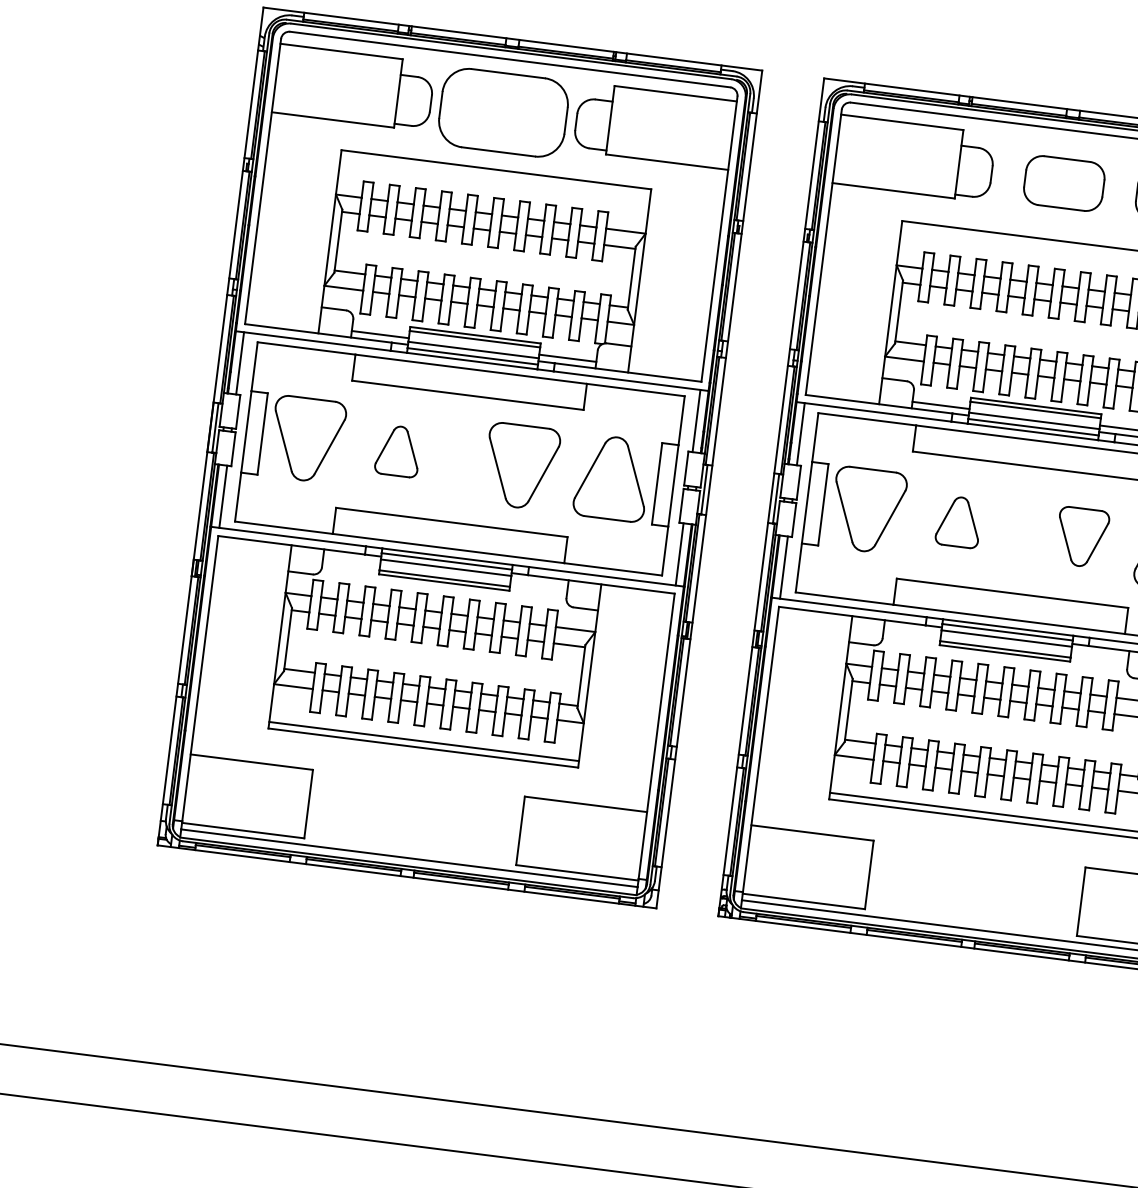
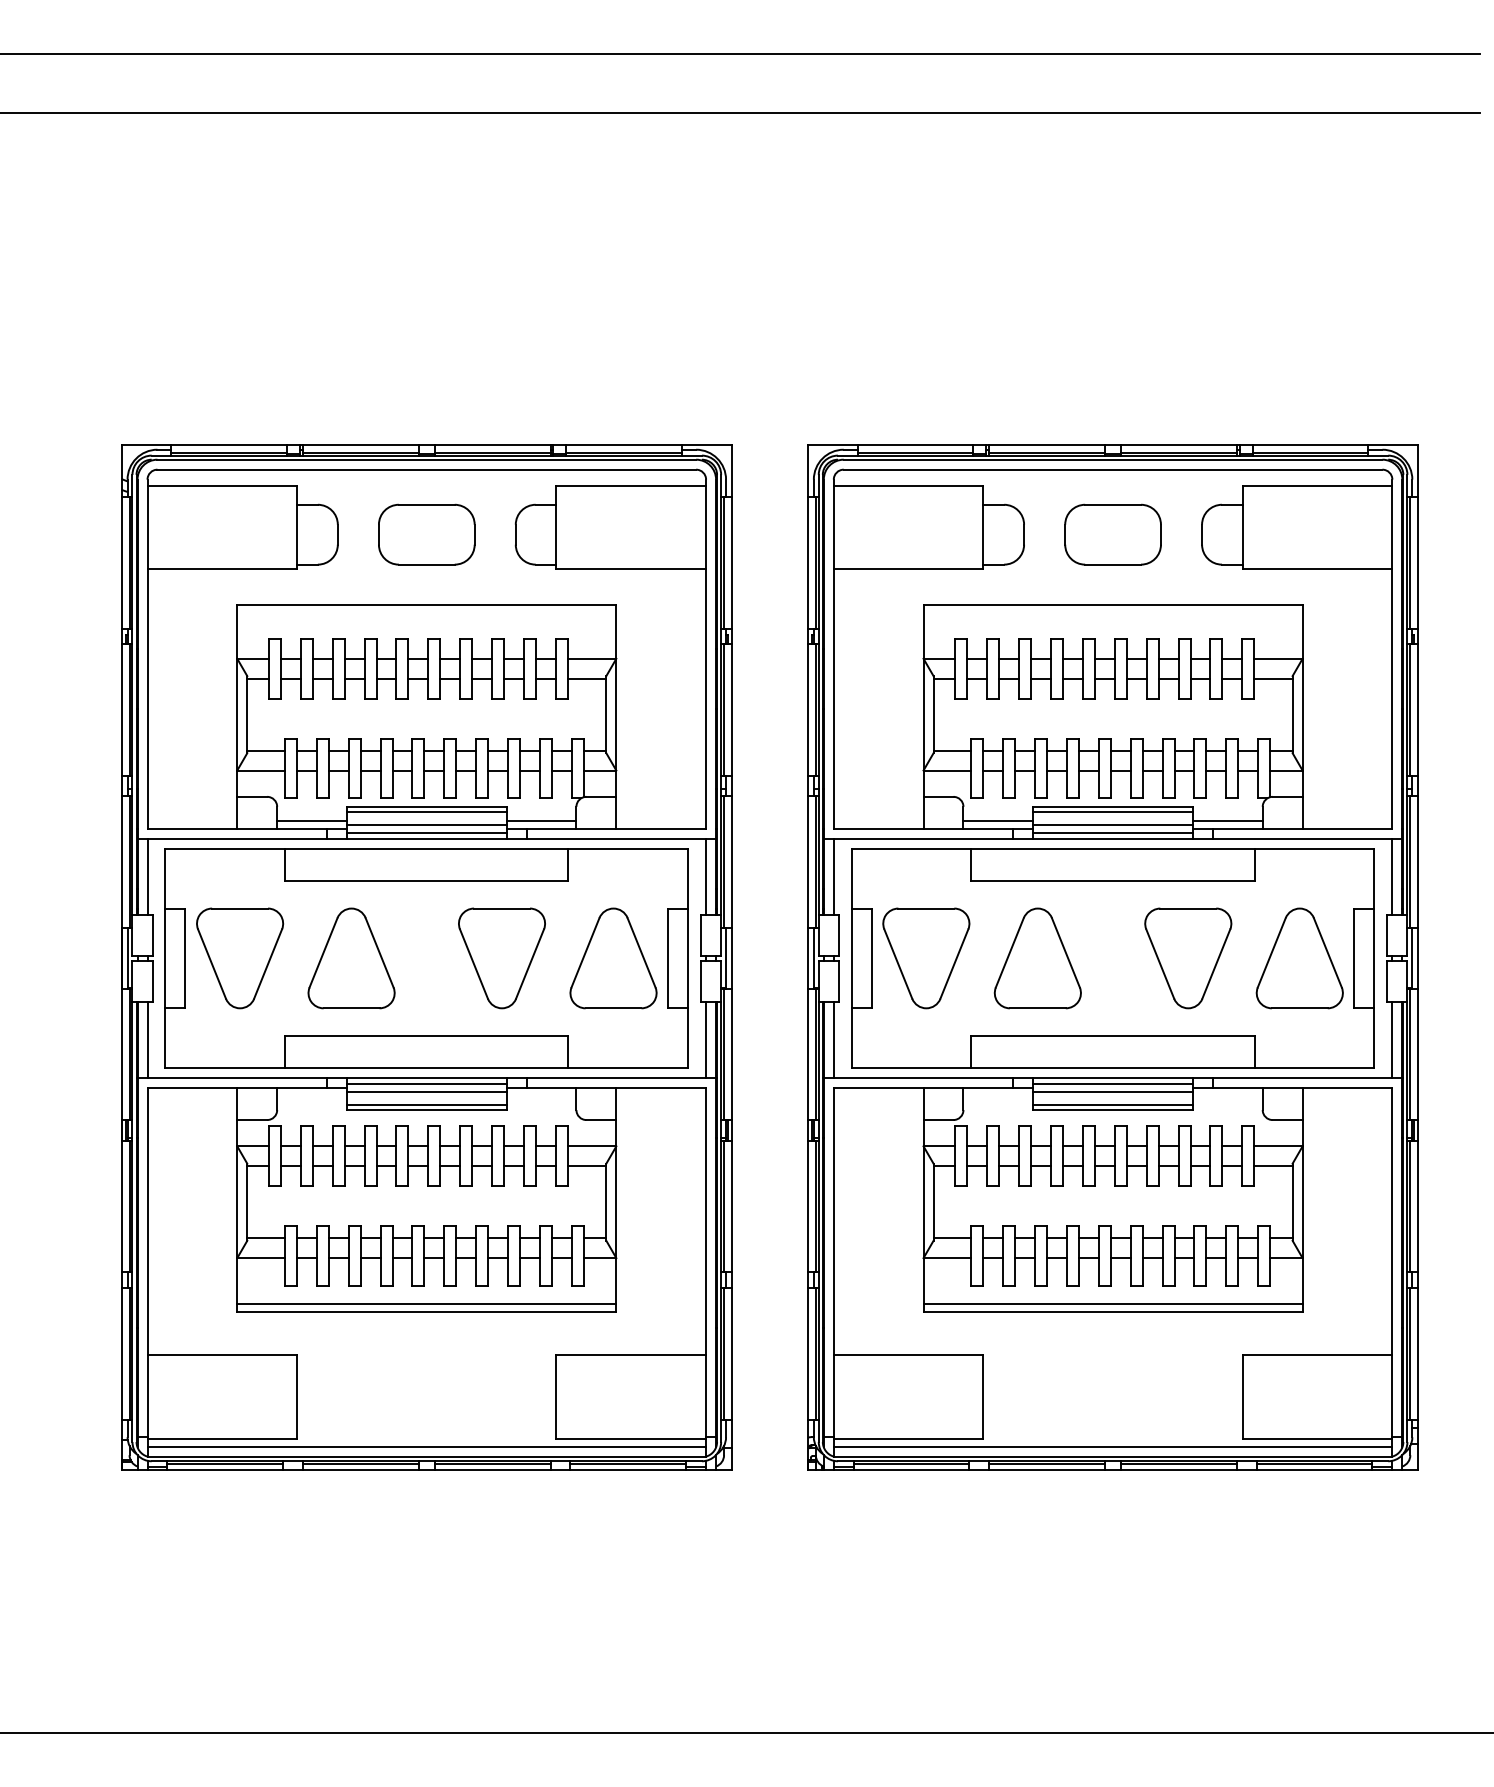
part: (503, 112) -> (426, 534), size x0.62
part: (398, 451) -> (351, 958), size x1.67
part: (958, 521) -> (1037, 958), size x1.67
part: (1082, 537) -> (1188, 958), size x1.43

